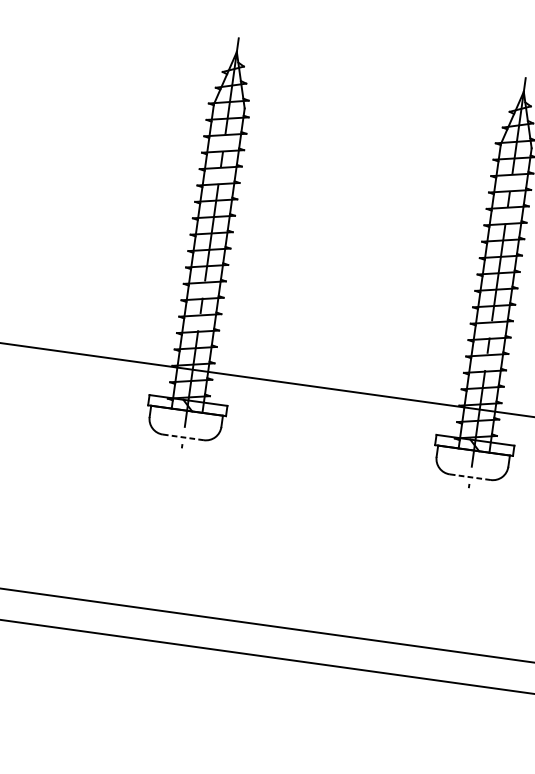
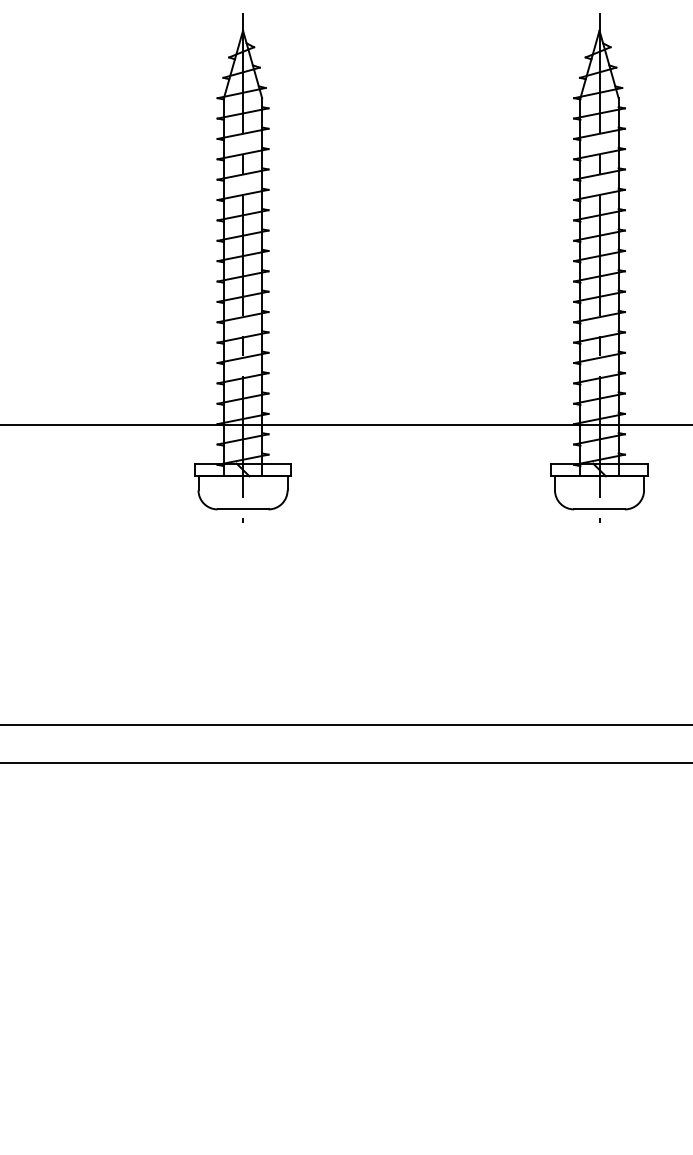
line: (183, 437) -> (243, 509), dashed -> solid
line: (471, 477) -> (600, 509), dashed -> solid

